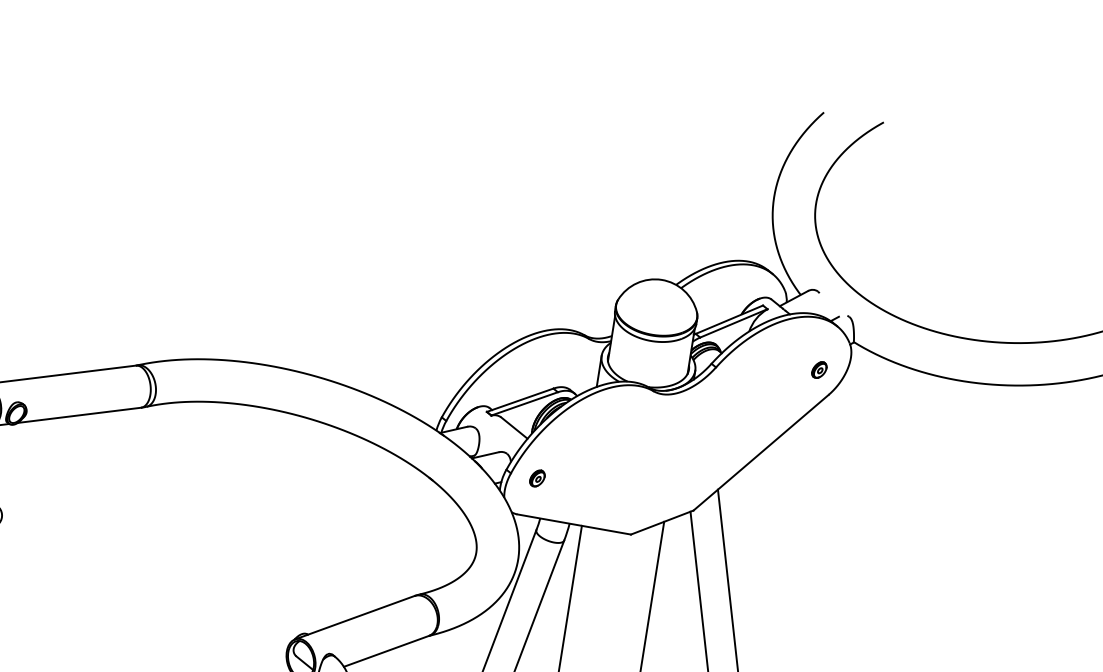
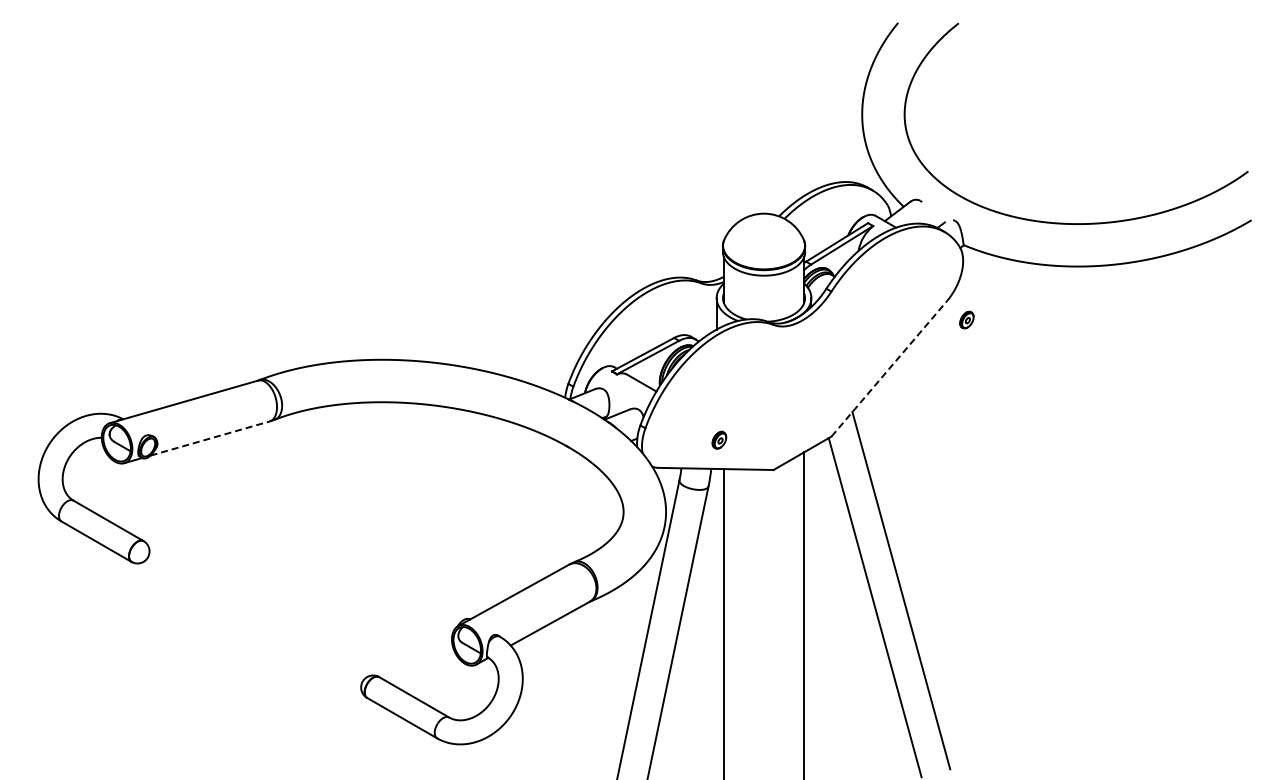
part: (819, 369) -> (966, 319), moved
line: (79, 415) -> (210, 438), solid -> dashed
line: (761, 452) -> (889, 368), solid -> dashed
part: (537, 477) -> (719, 439), moved

